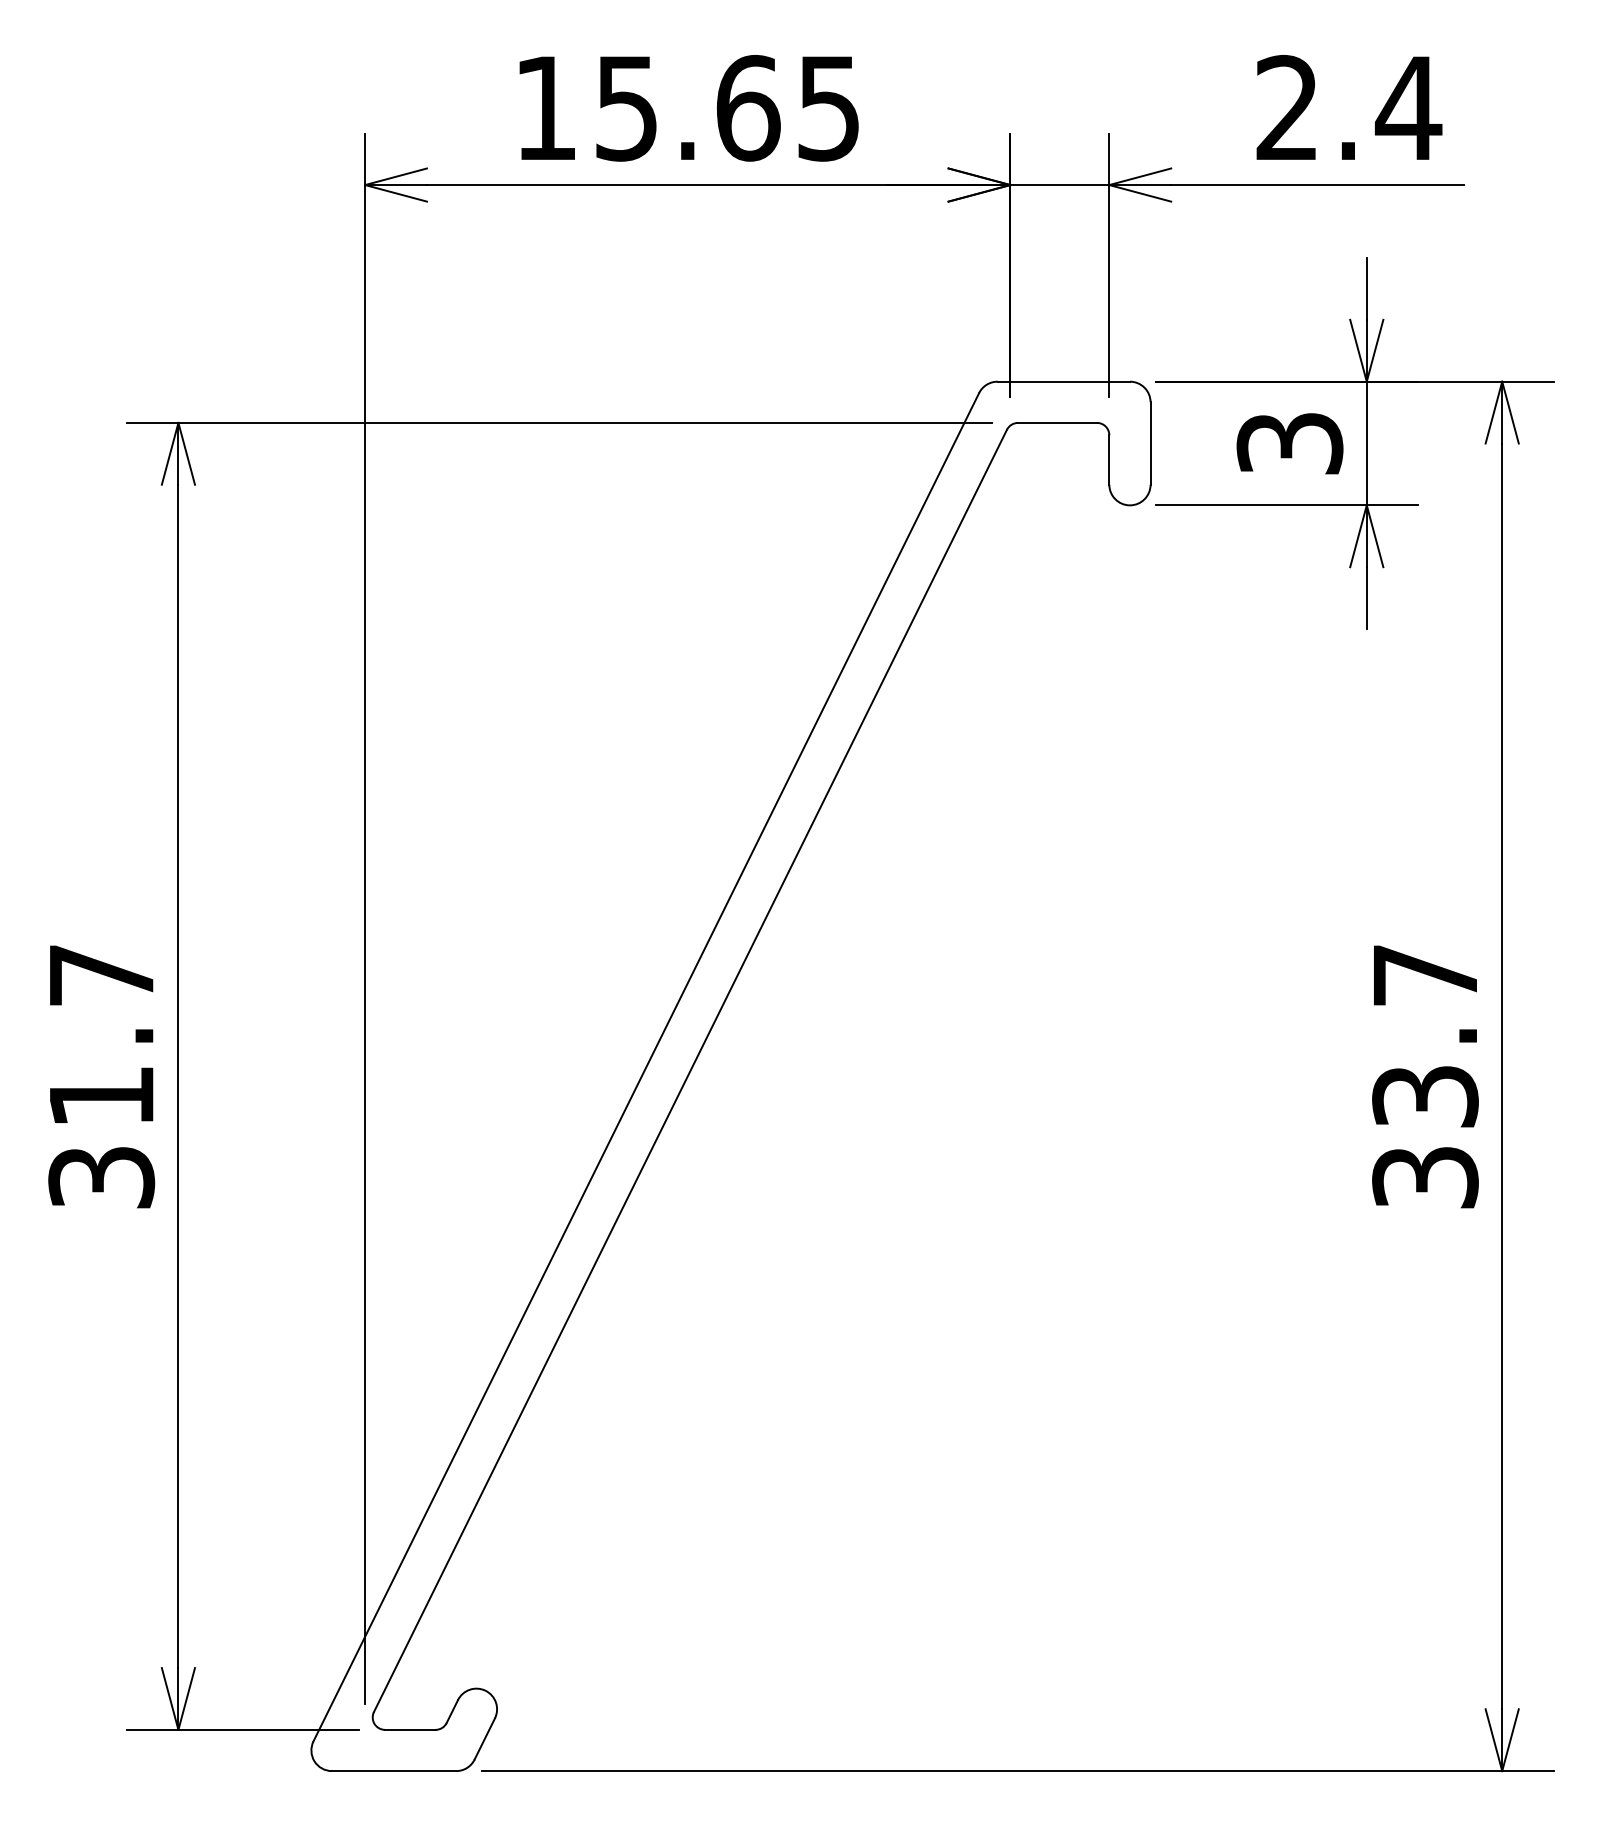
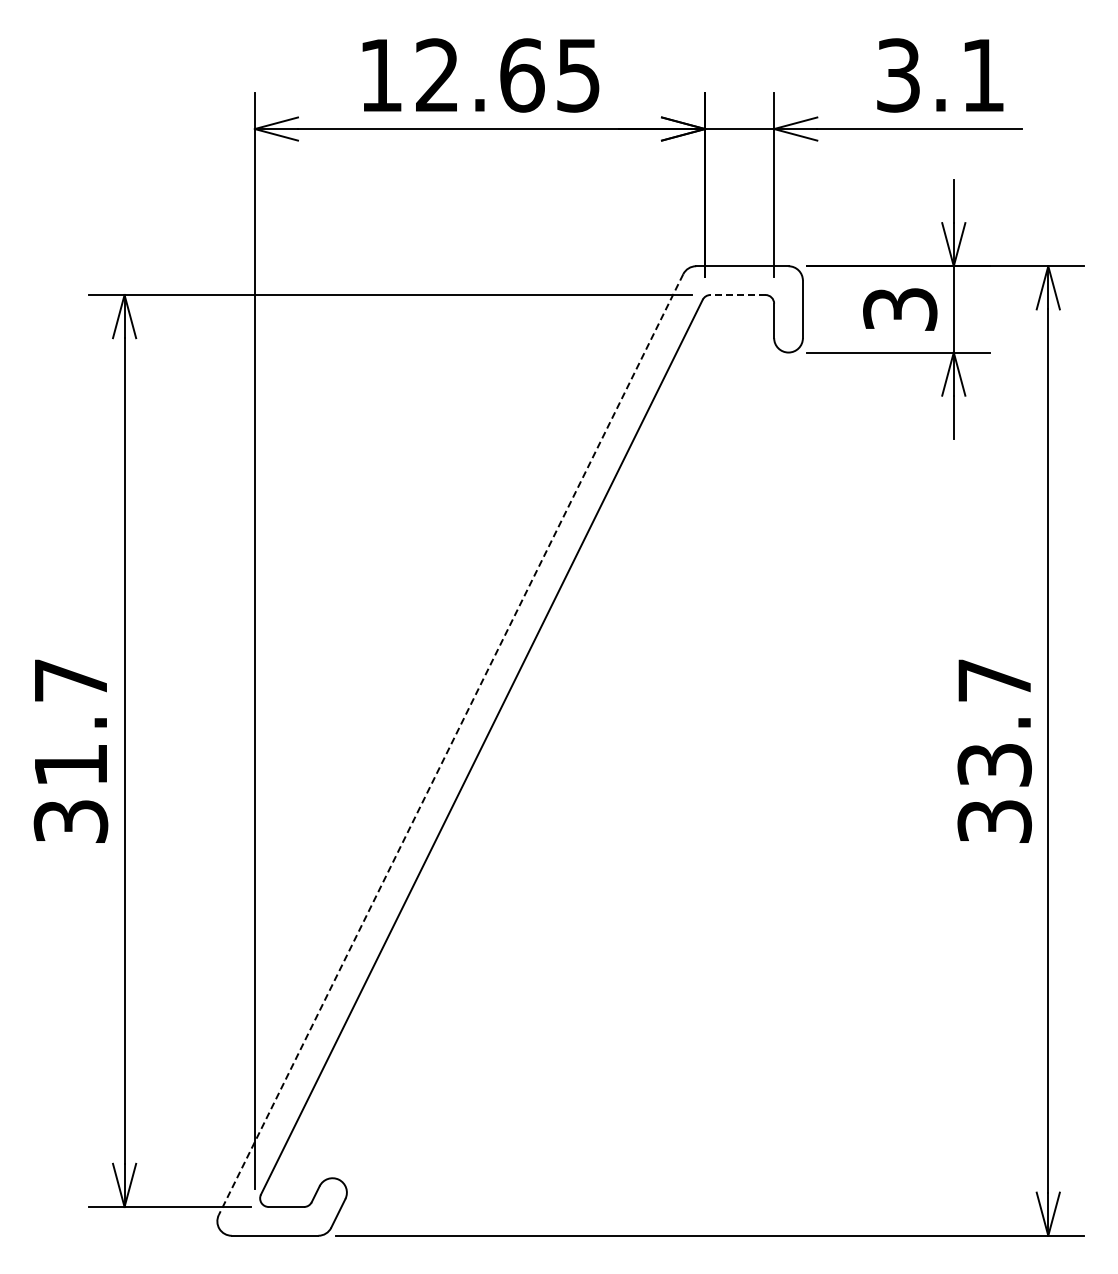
text: (626, 108) -> (437, 75), 15.65 -> 12.65
text: (1349, 108) -> (941, 75), 2.4 -> 3.1
line: (1058, 423) -> (738, 295), solid -> dashed
line: (646, 1067) -> (451, 744), solid -> dashed

